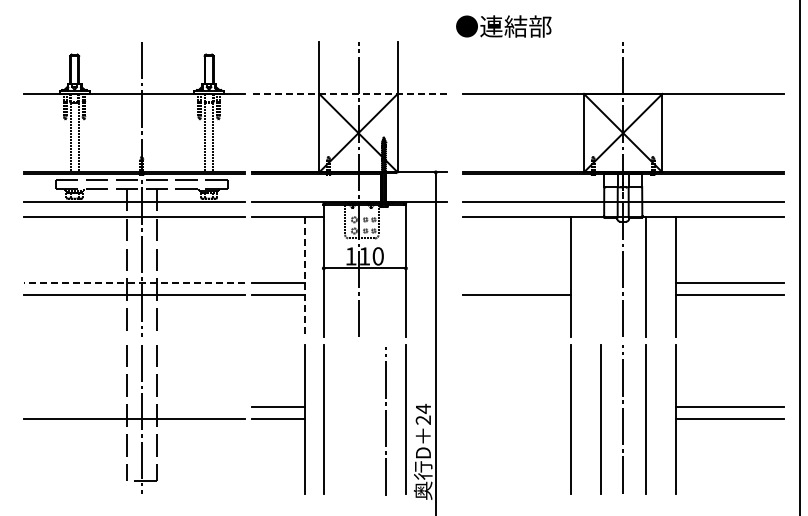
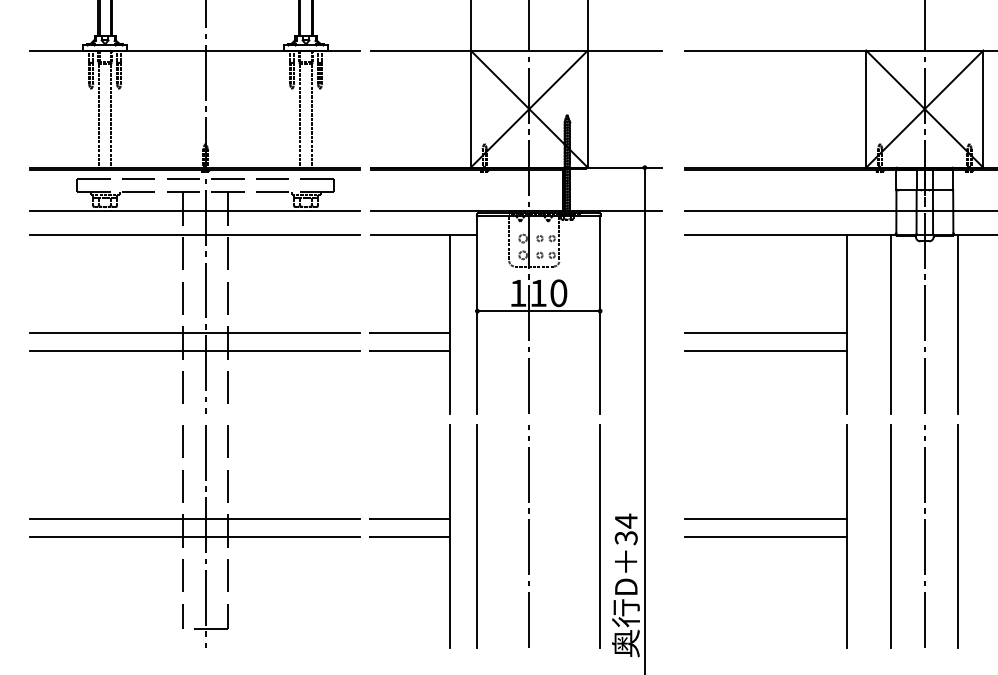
line: (349, 93) -> (515, 49), dashed -> solid
line: (305, 277) -> (450, 324), dashed -> solid
line: (600, 277) -> (890, 324), added
line: (134, 282) -> (194, 332), dashed -> solid
line: (516, 282) -> (765, 332), added
line: (134, 407) -> (194, 519), added
line: (516, 407) -> (765, 519), added
text: (423, 419) -> (626, 536), 24 -> 34
line: (516, 419) -> (765, 536), added
line: (385, 421) -> (529, 536), moved

